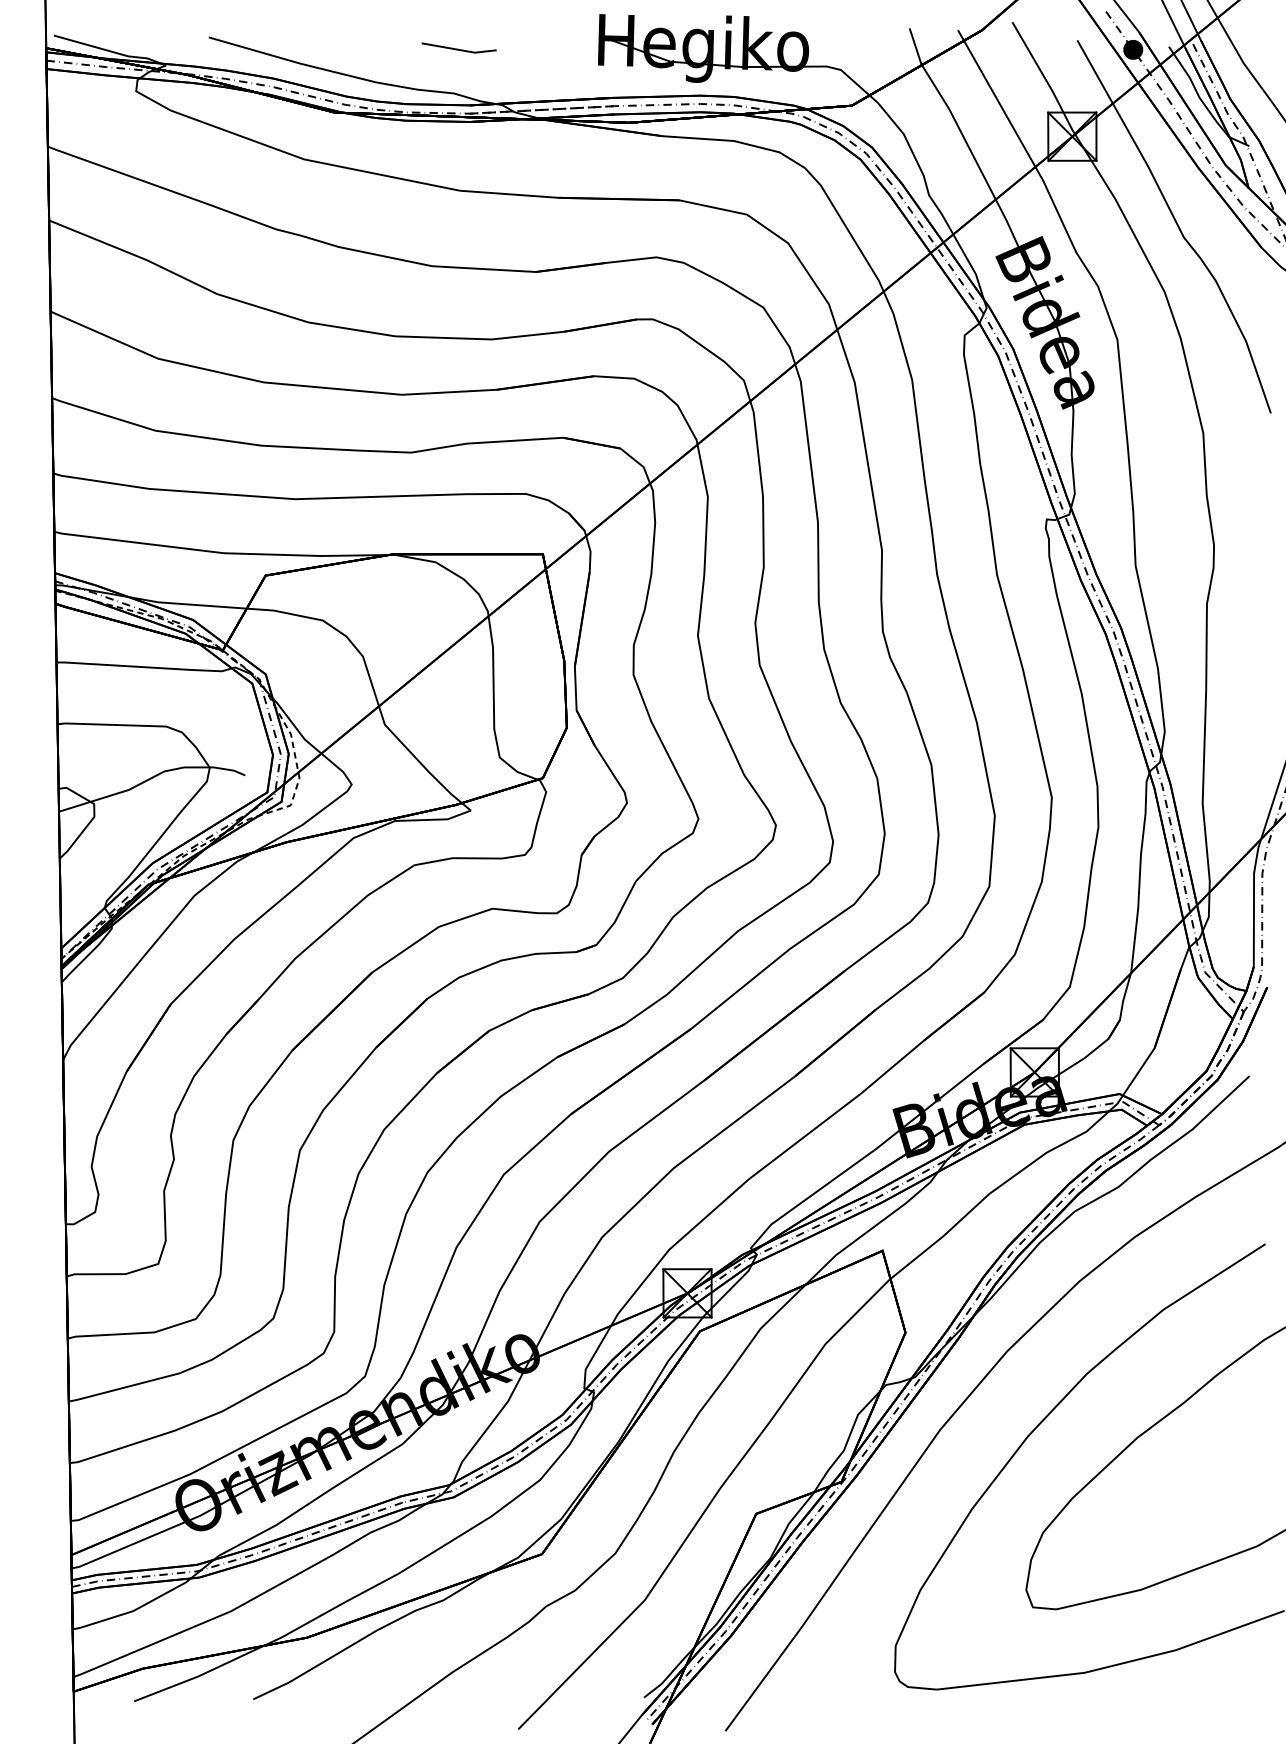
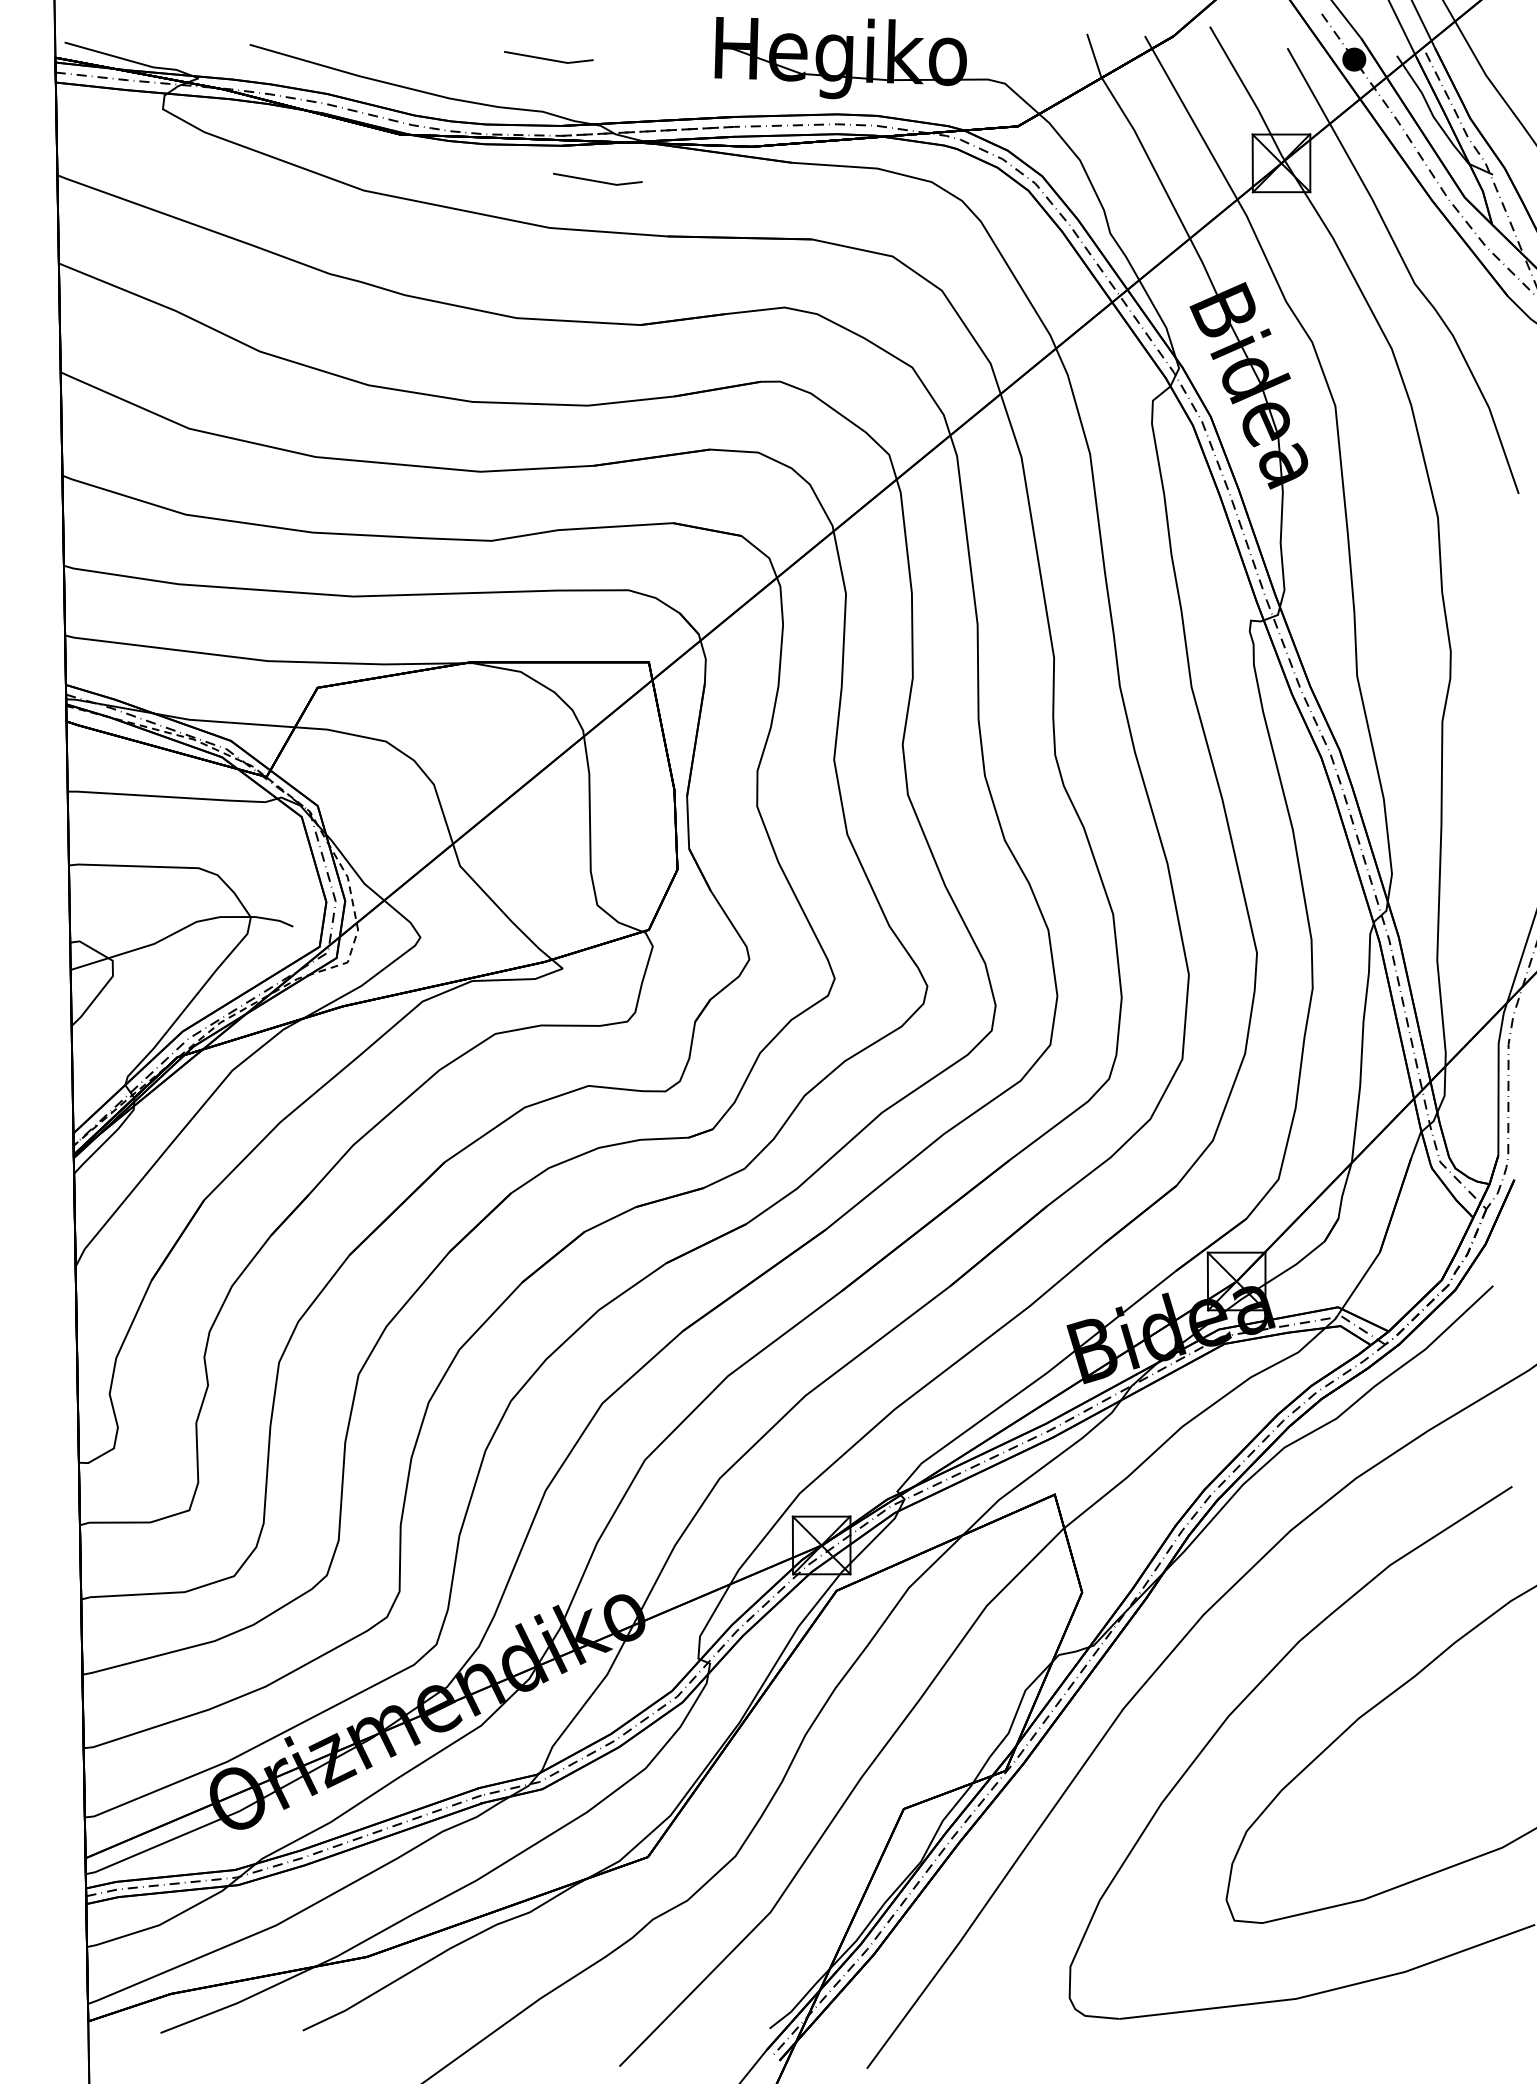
line: (499, 150) -> (597, 179), added

